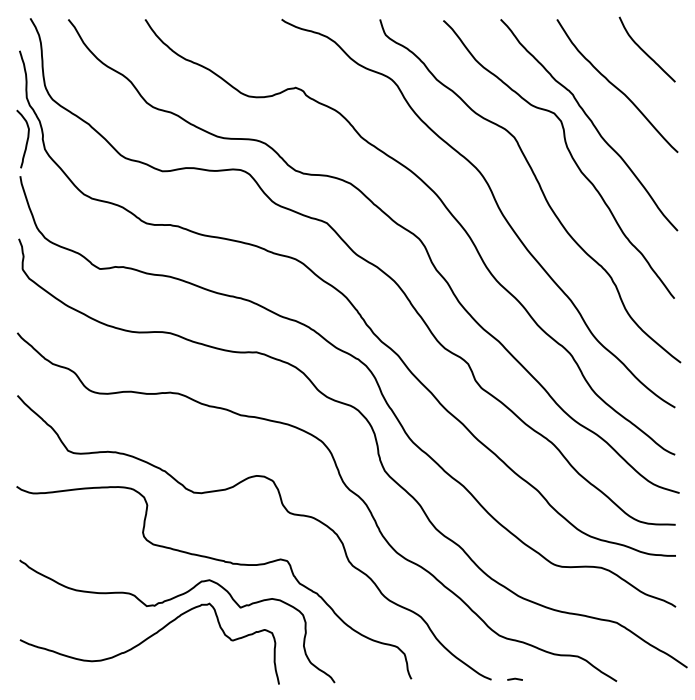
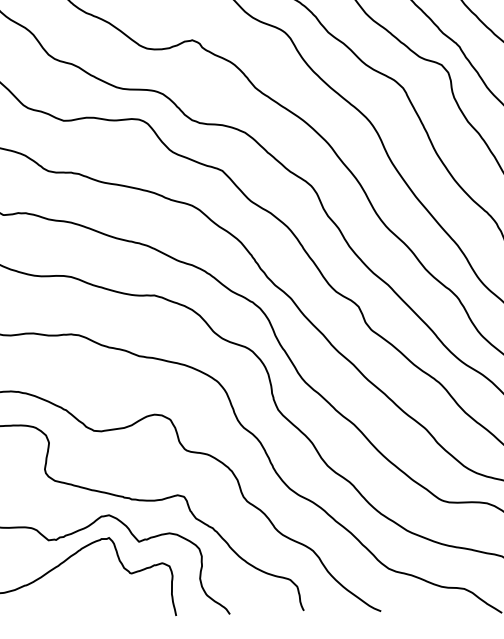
line: (514, 678) -> (403, 610), removed

